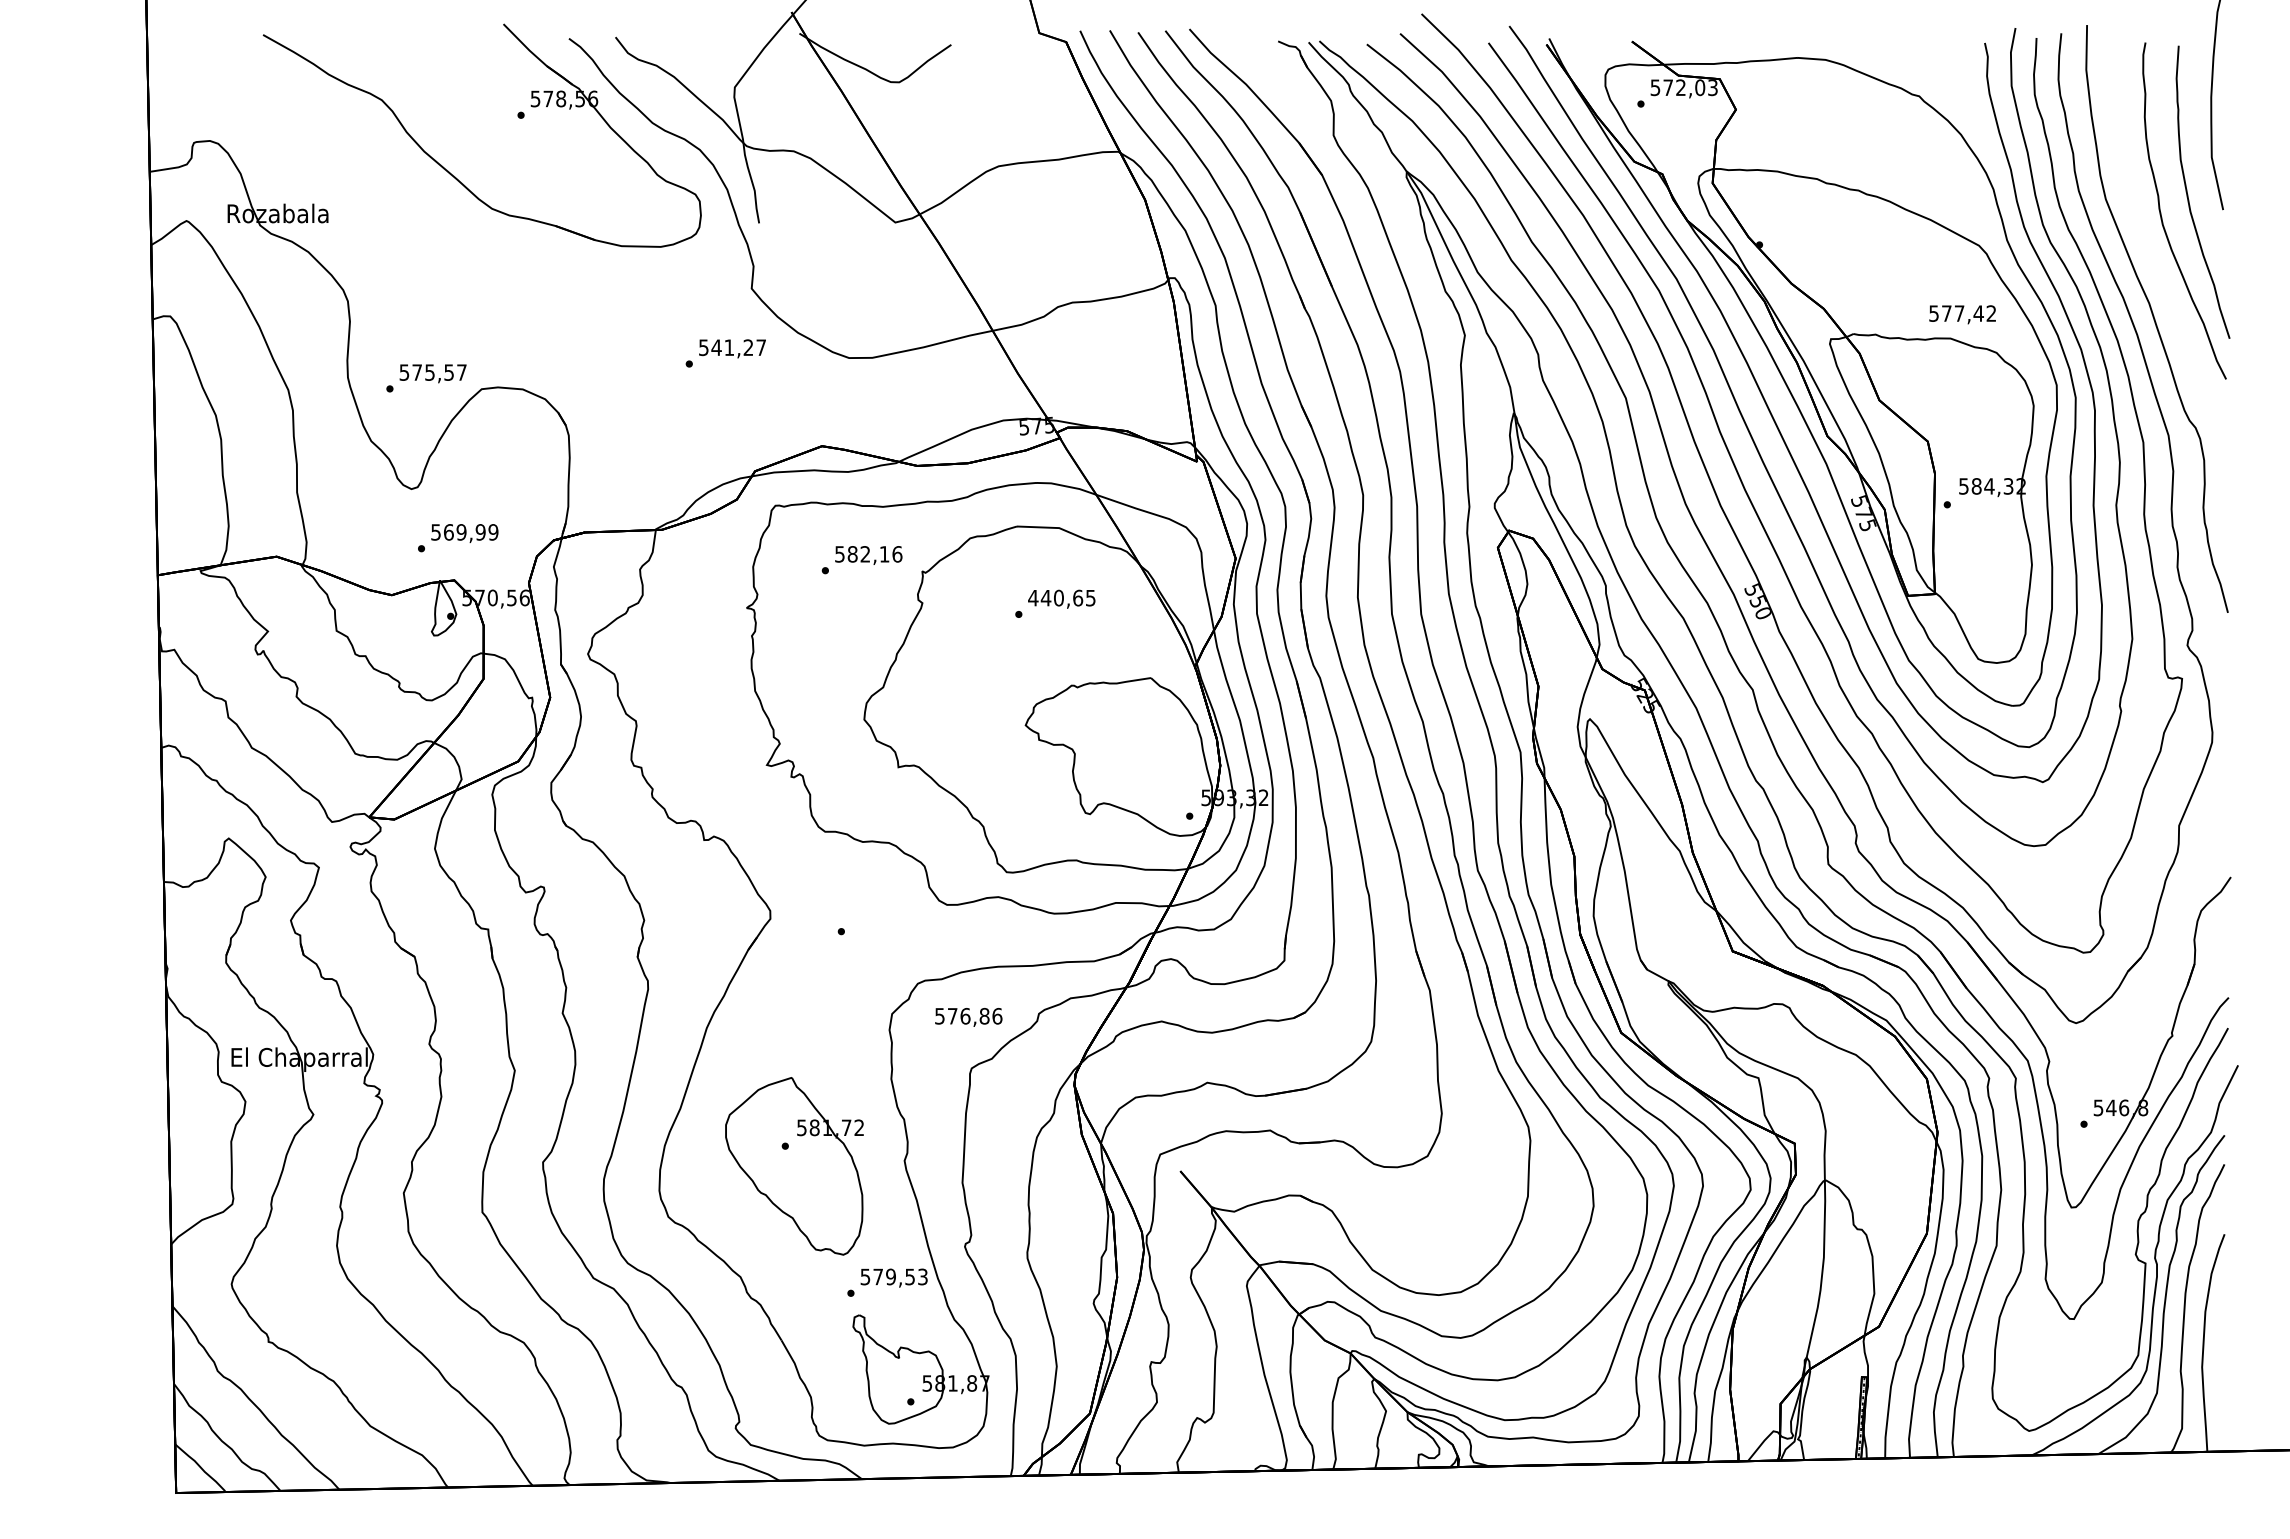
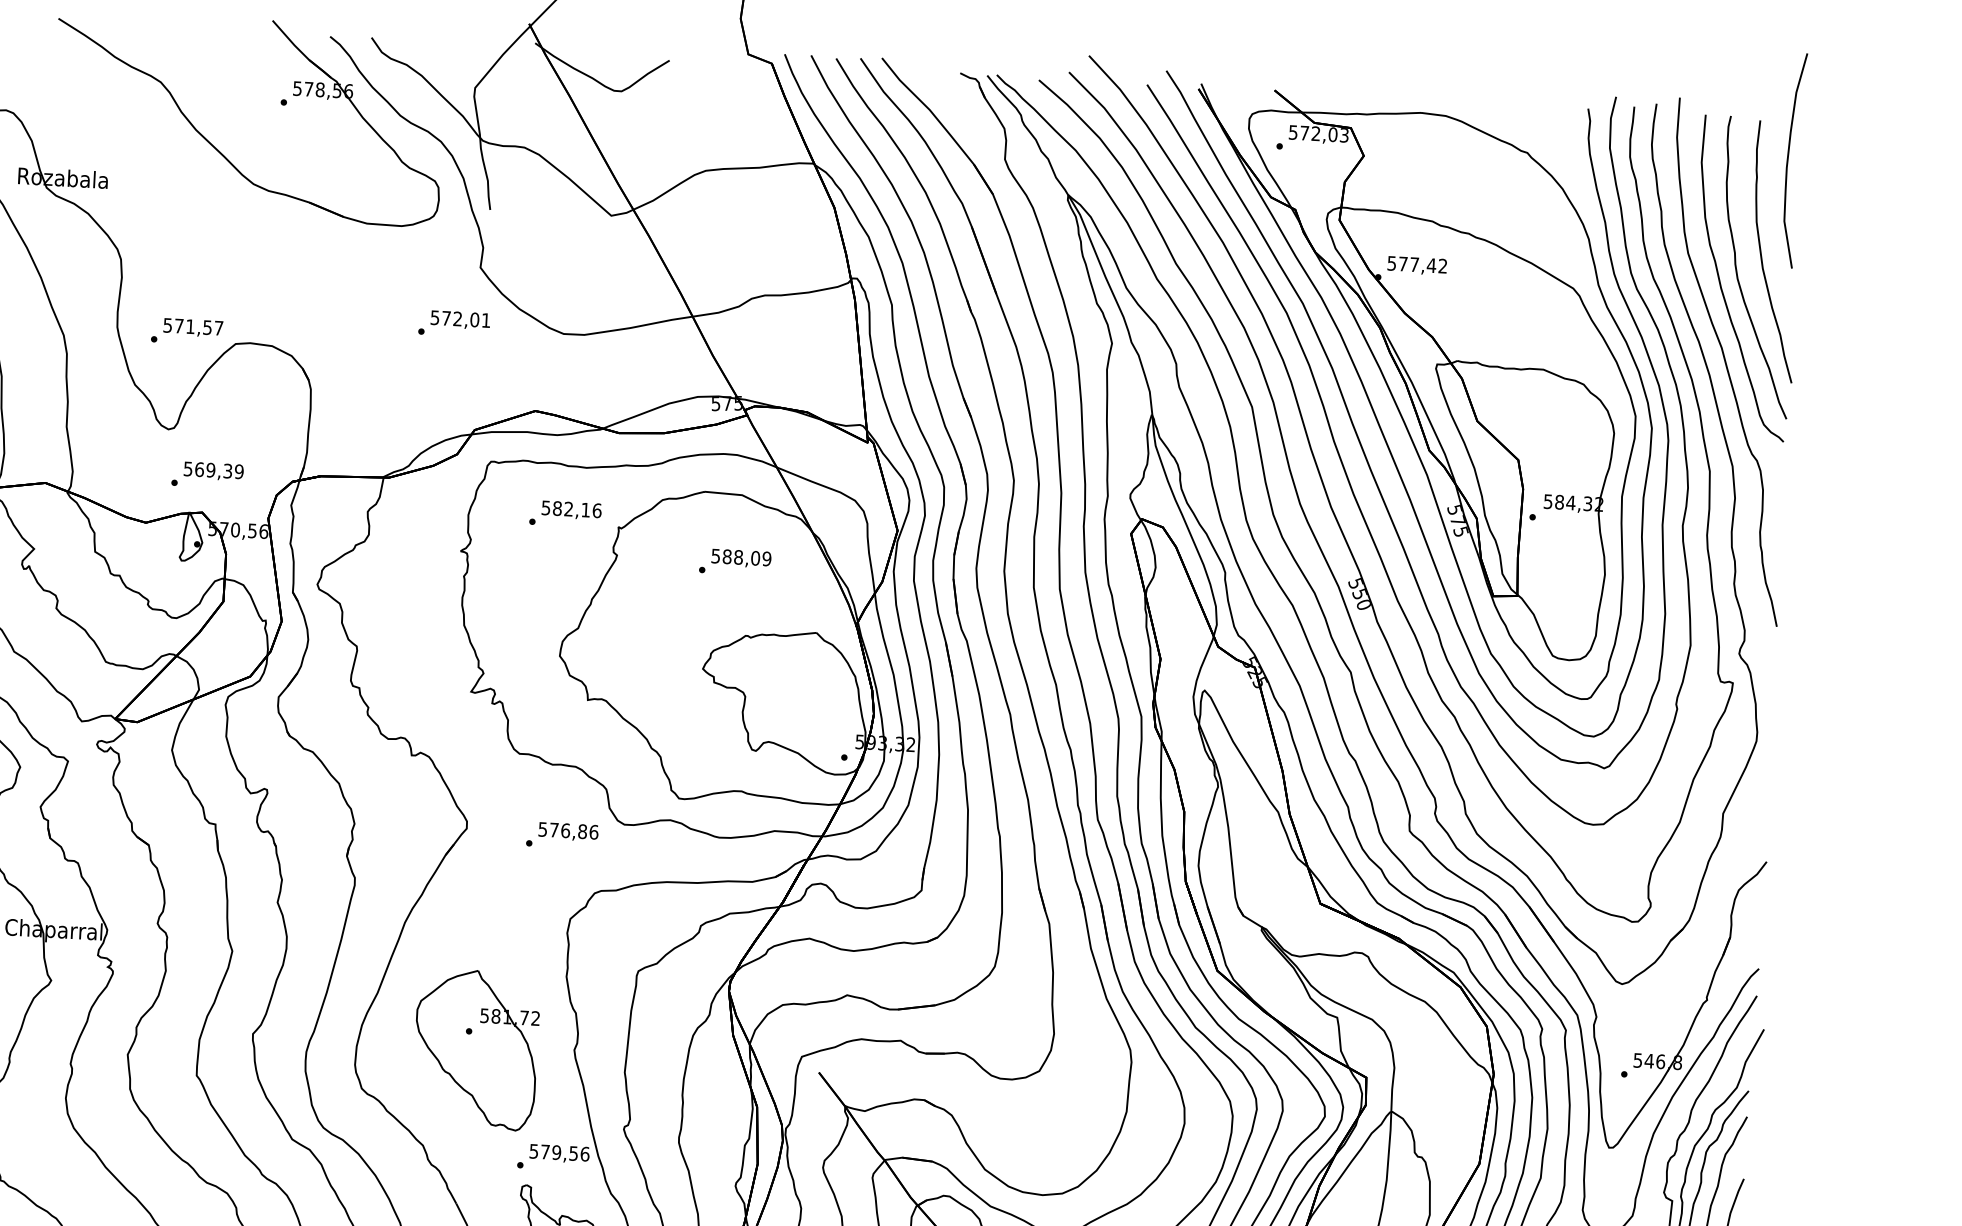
curve: (2144, 230) -> (1721, 282), added
text: (1962, 314) -> (1417, 265), moved
text: (738, 347) -> (465, 319), 541,27 -> 572,01
text: (429, 372) -> (190, 326), 575,57 -> 571,57
text: (480, 532) -> (227, 471), 569,99 -> 569,39
text: (1061, 597) -> (740, 557), 440,65 -> 588,09
text: (968, 1017) -> (568, 831), moved
text: (923, 1276) -> (585, 1153), 579,53 -> 579,56

